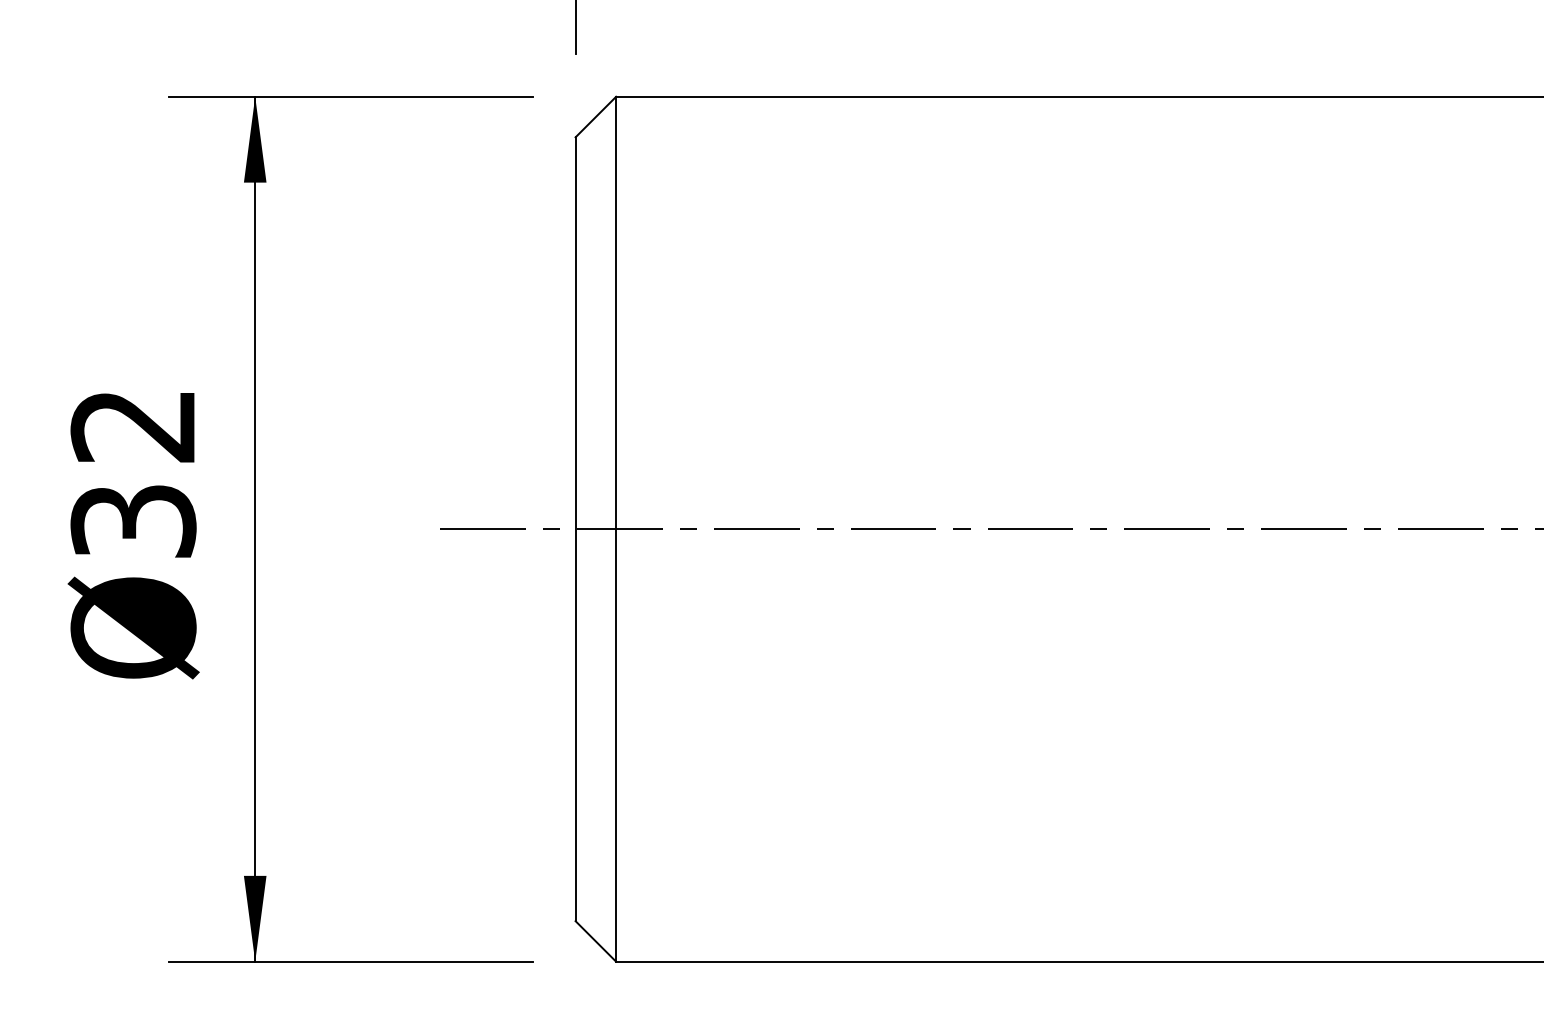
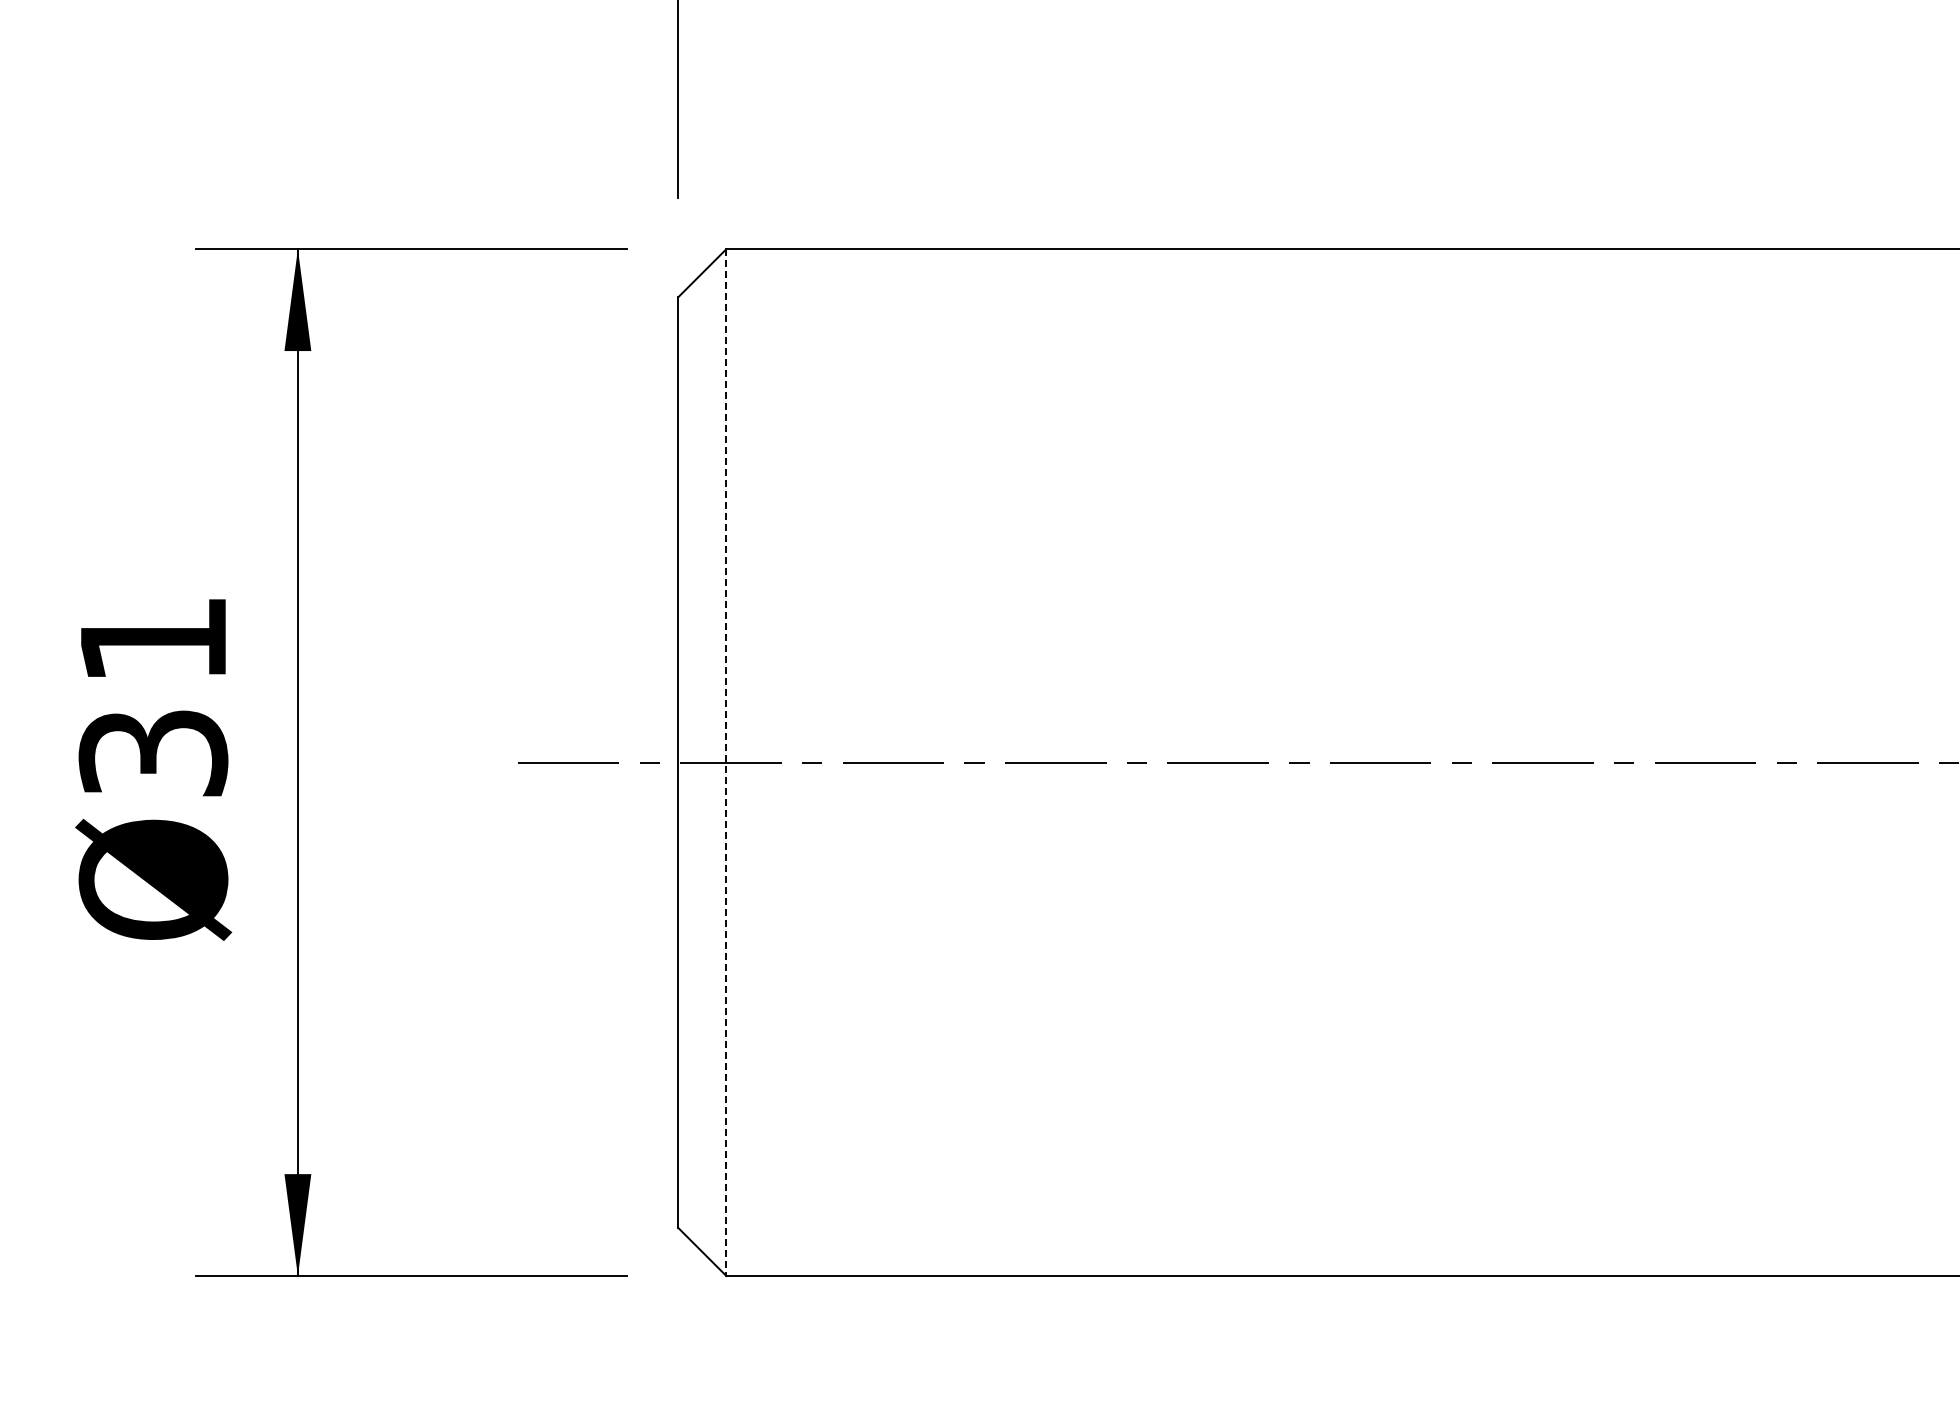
text: (131, 427) -> (151, 641), Ø32 -> Ø31
line: (616, 530) -> (726, 763), solid -> dashed

